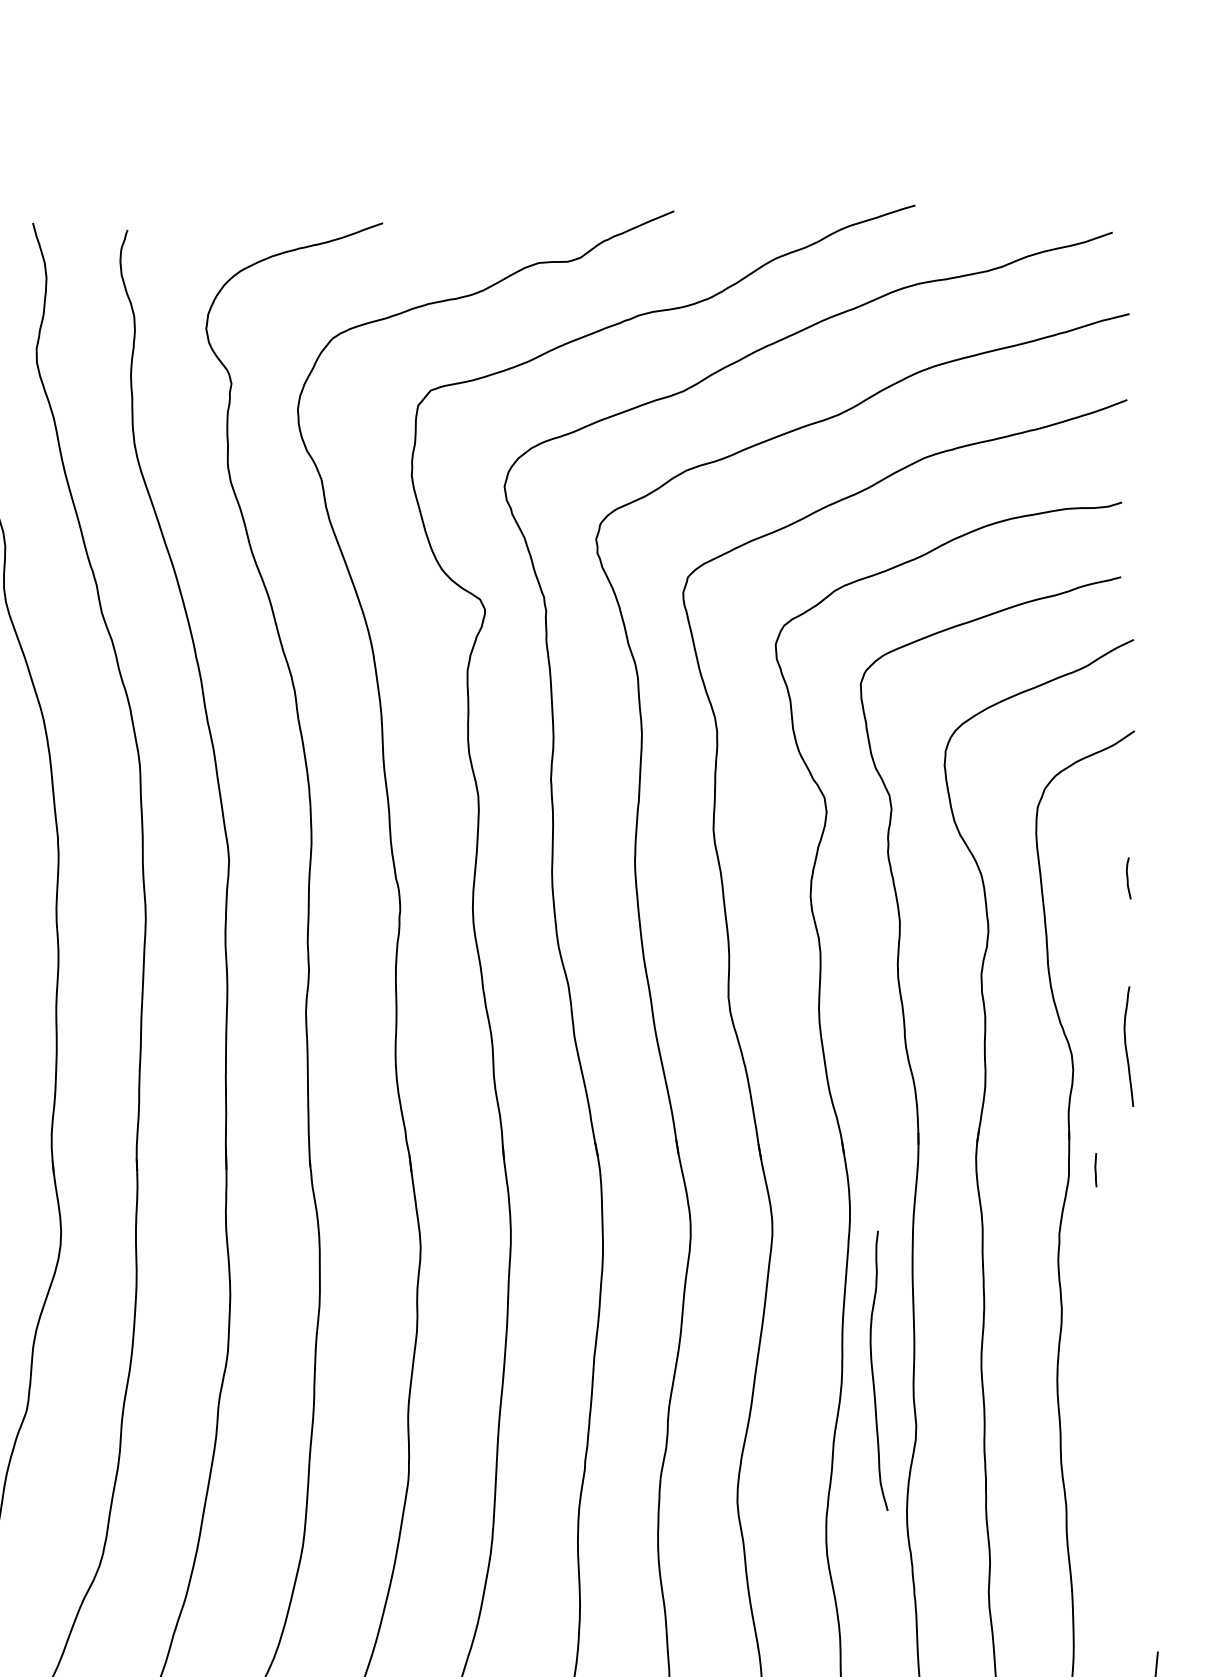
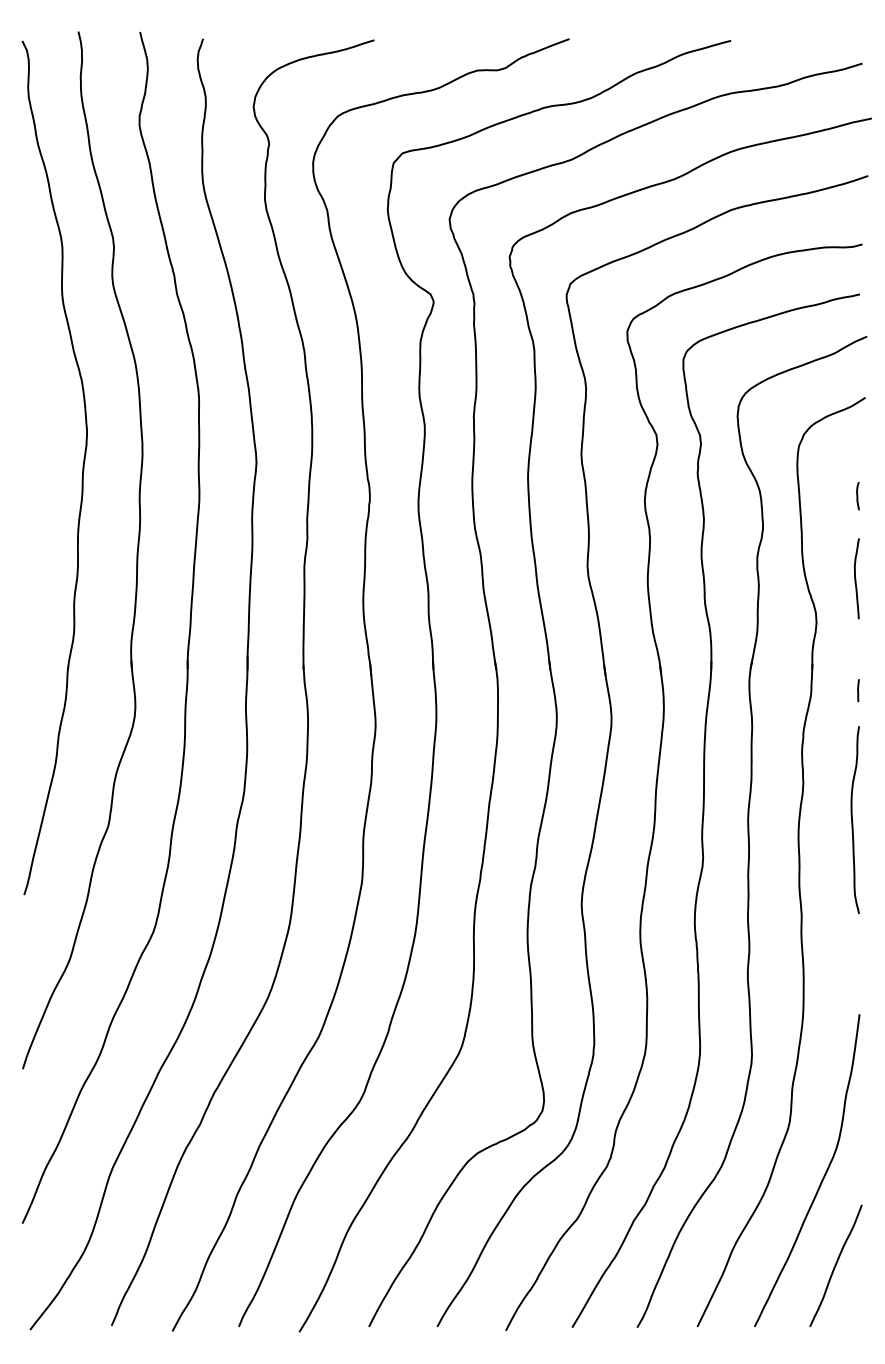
curve: (1127, 1046) -> (856, 578), moved
line: (1096, 1169) -> (858, 690), moved
curve: (873, 1370) -> (852, 819), moved

